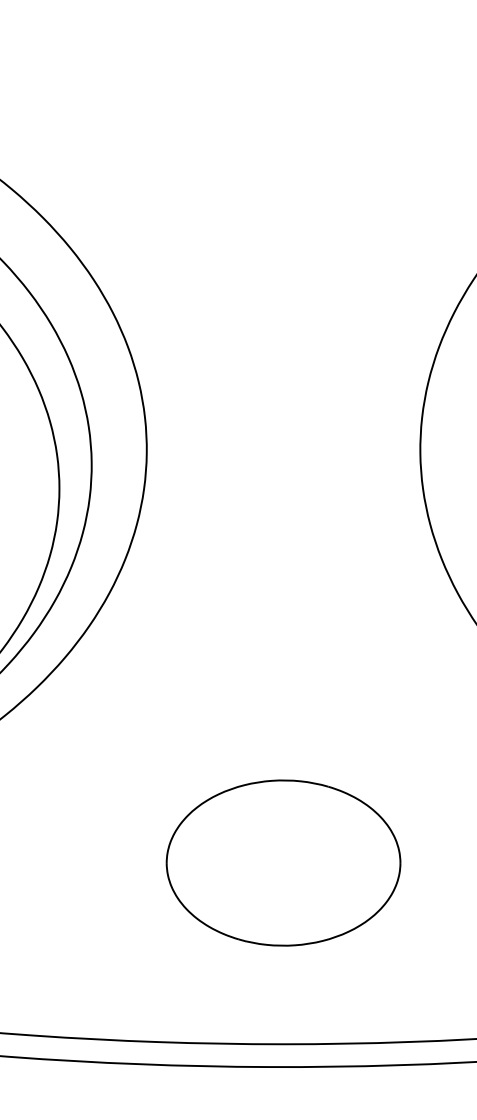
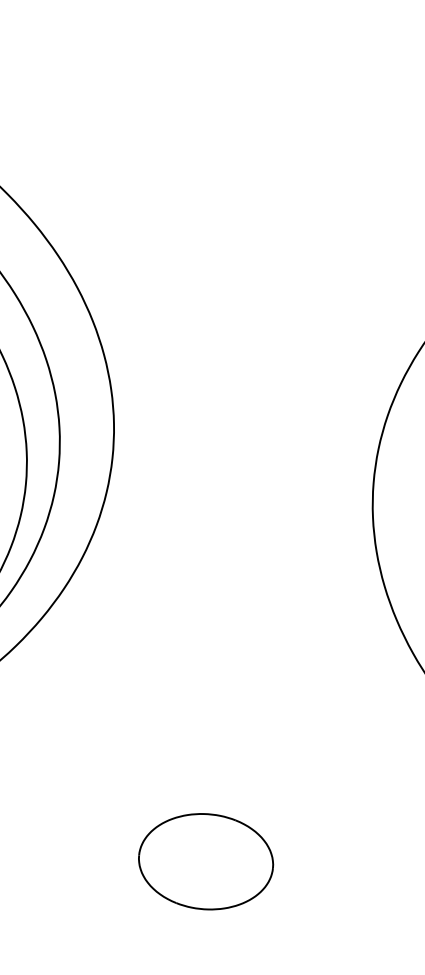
part: (283, 862) -> (206, 861), size x0.6

